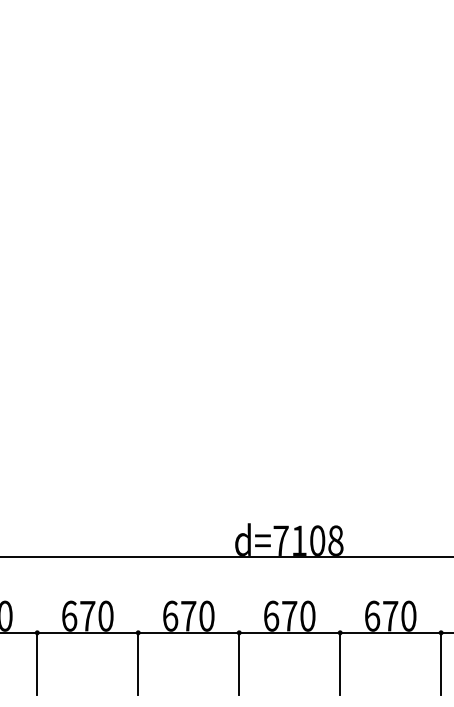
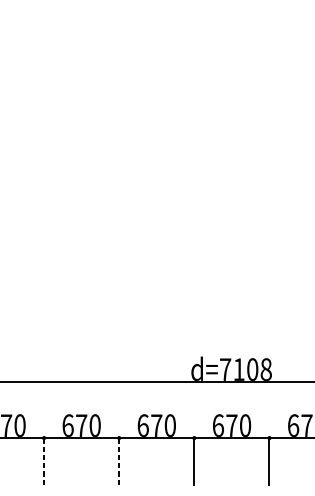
line: (37, 663) -> (44, 460), solid -> dashed
line: (138, 663) -> (119, 460), solid -> dashed

